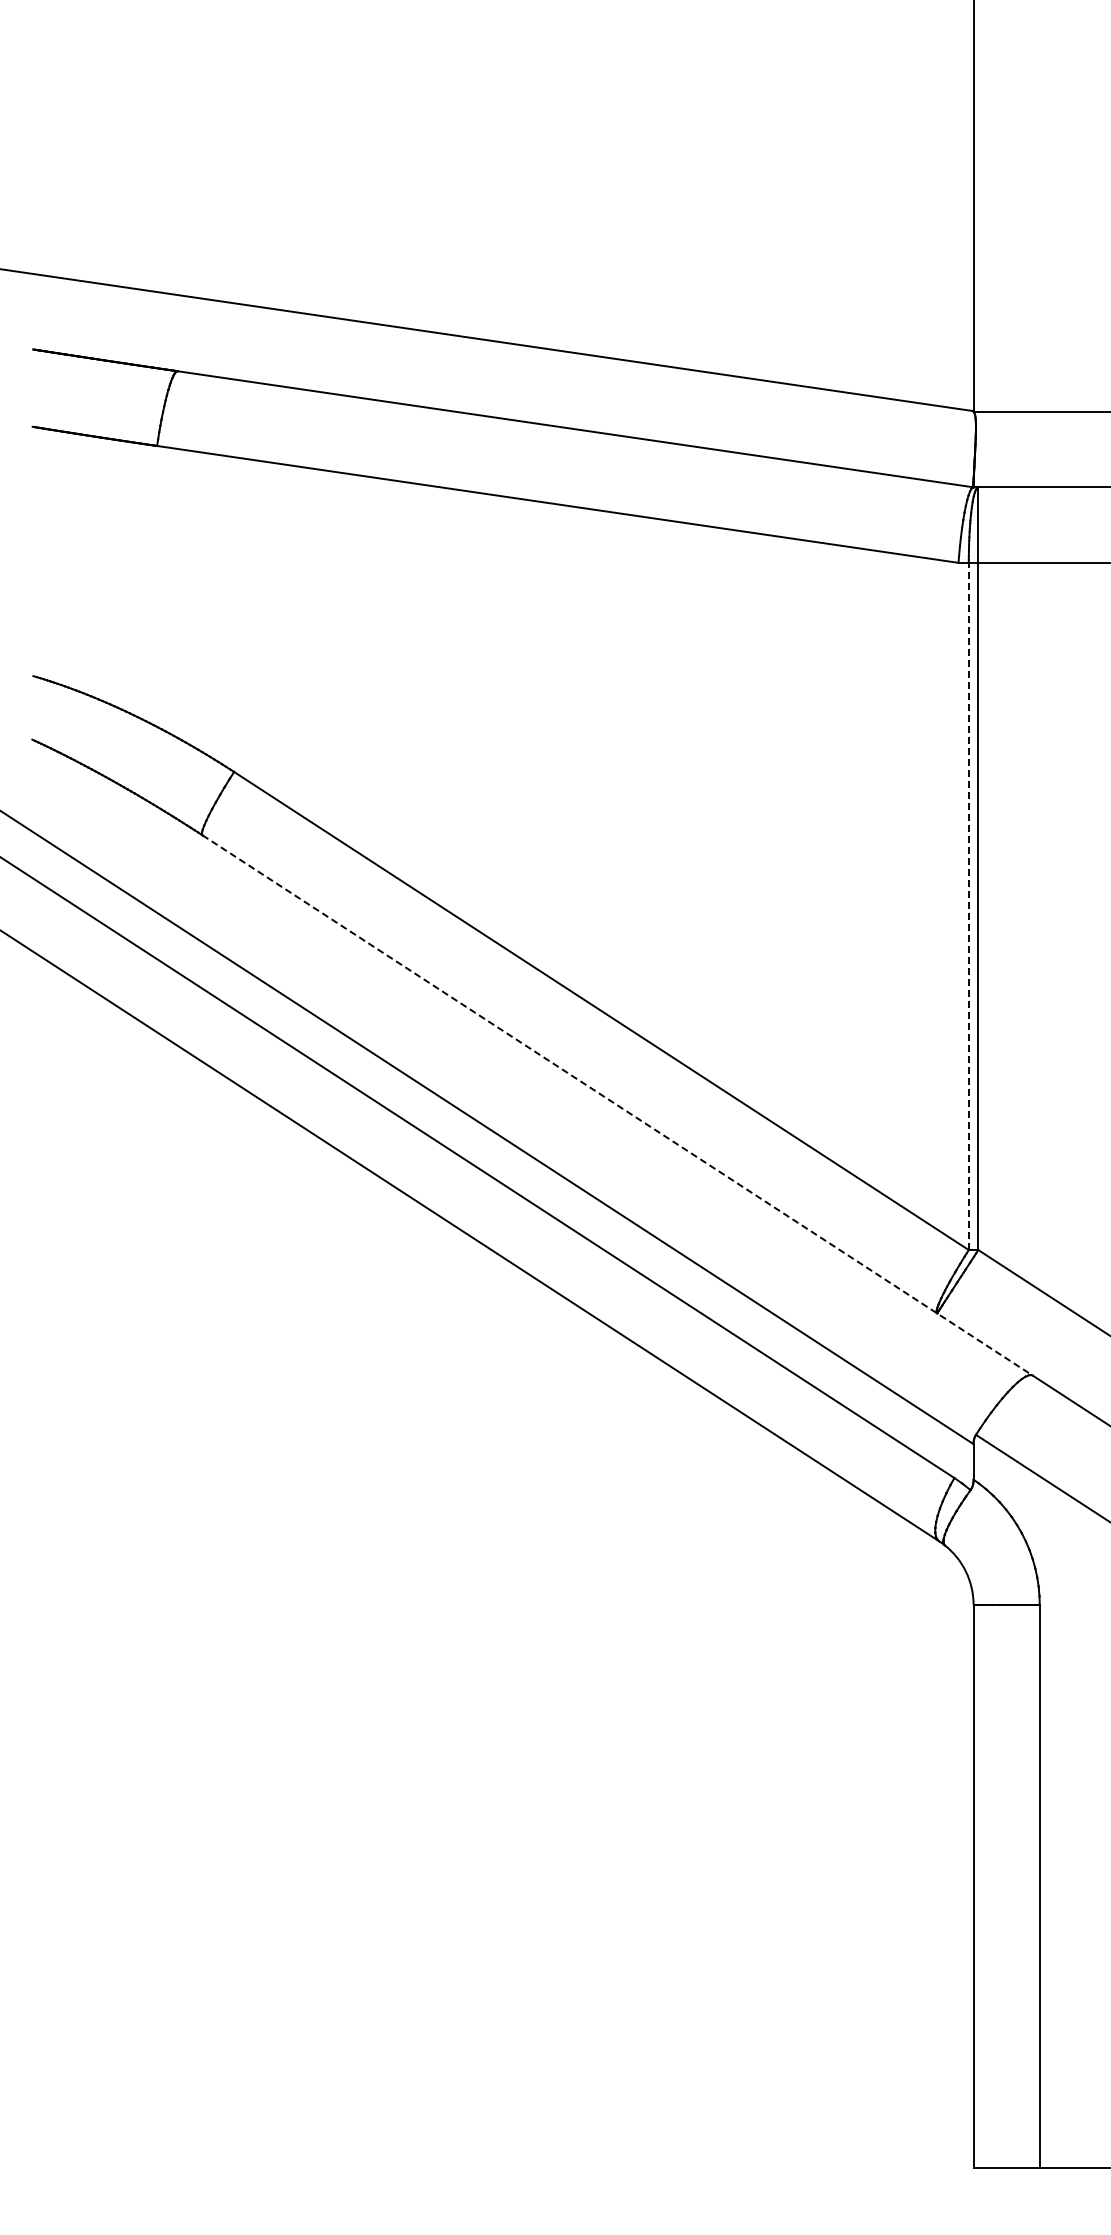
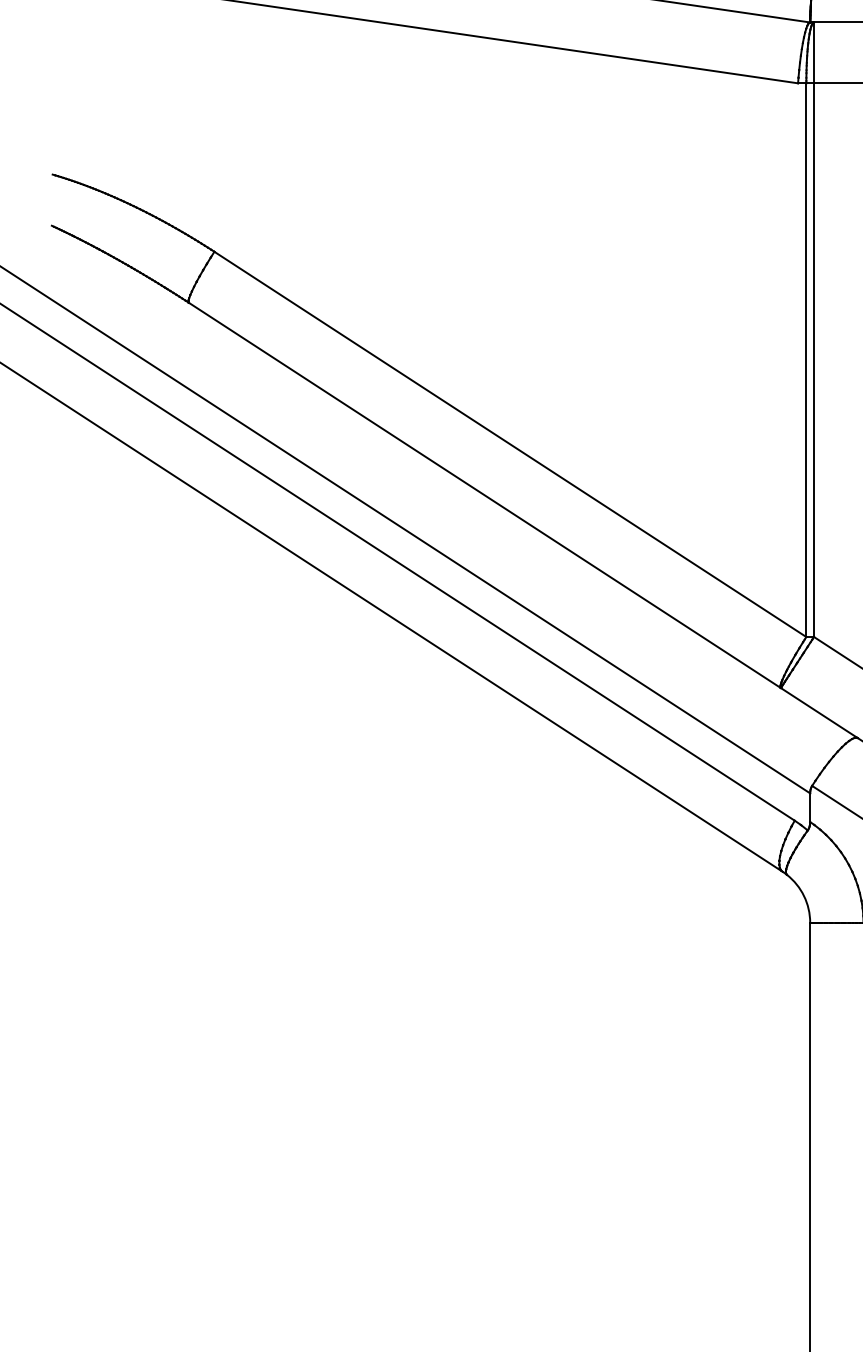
line: (968, 906) -> (806, 360), dashed -> solid
line: (618, 1105) -> (524, 520), dashed -> solid

